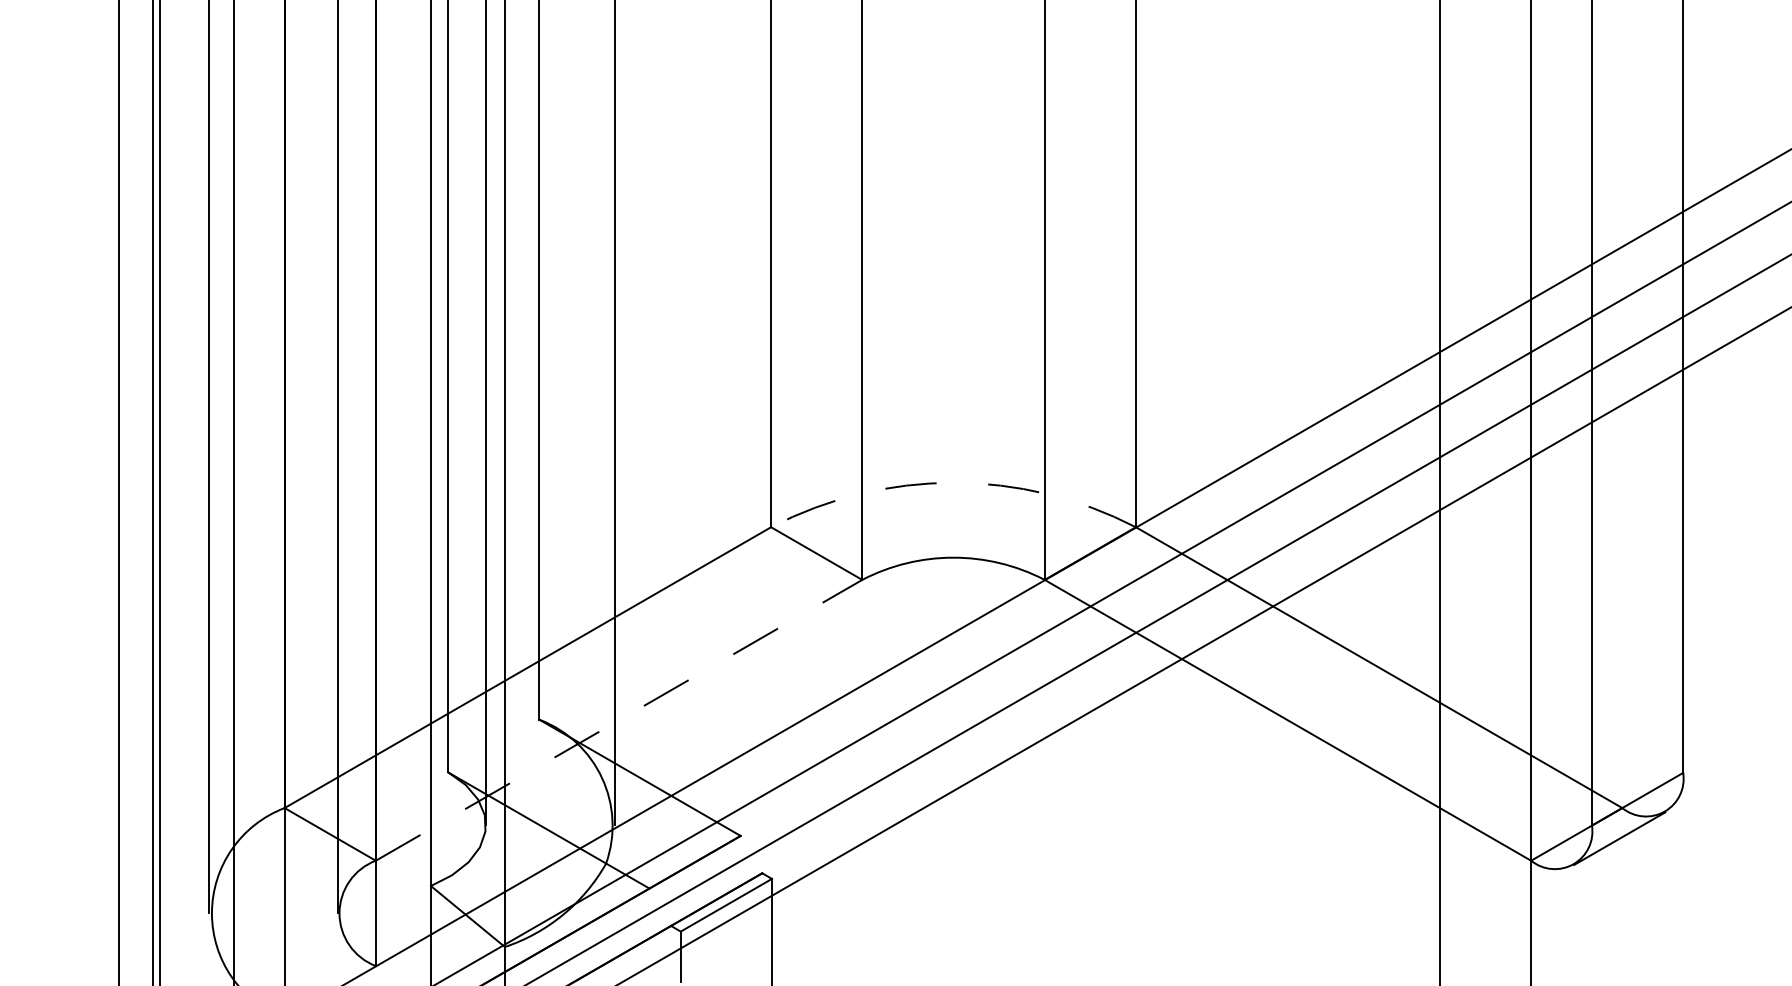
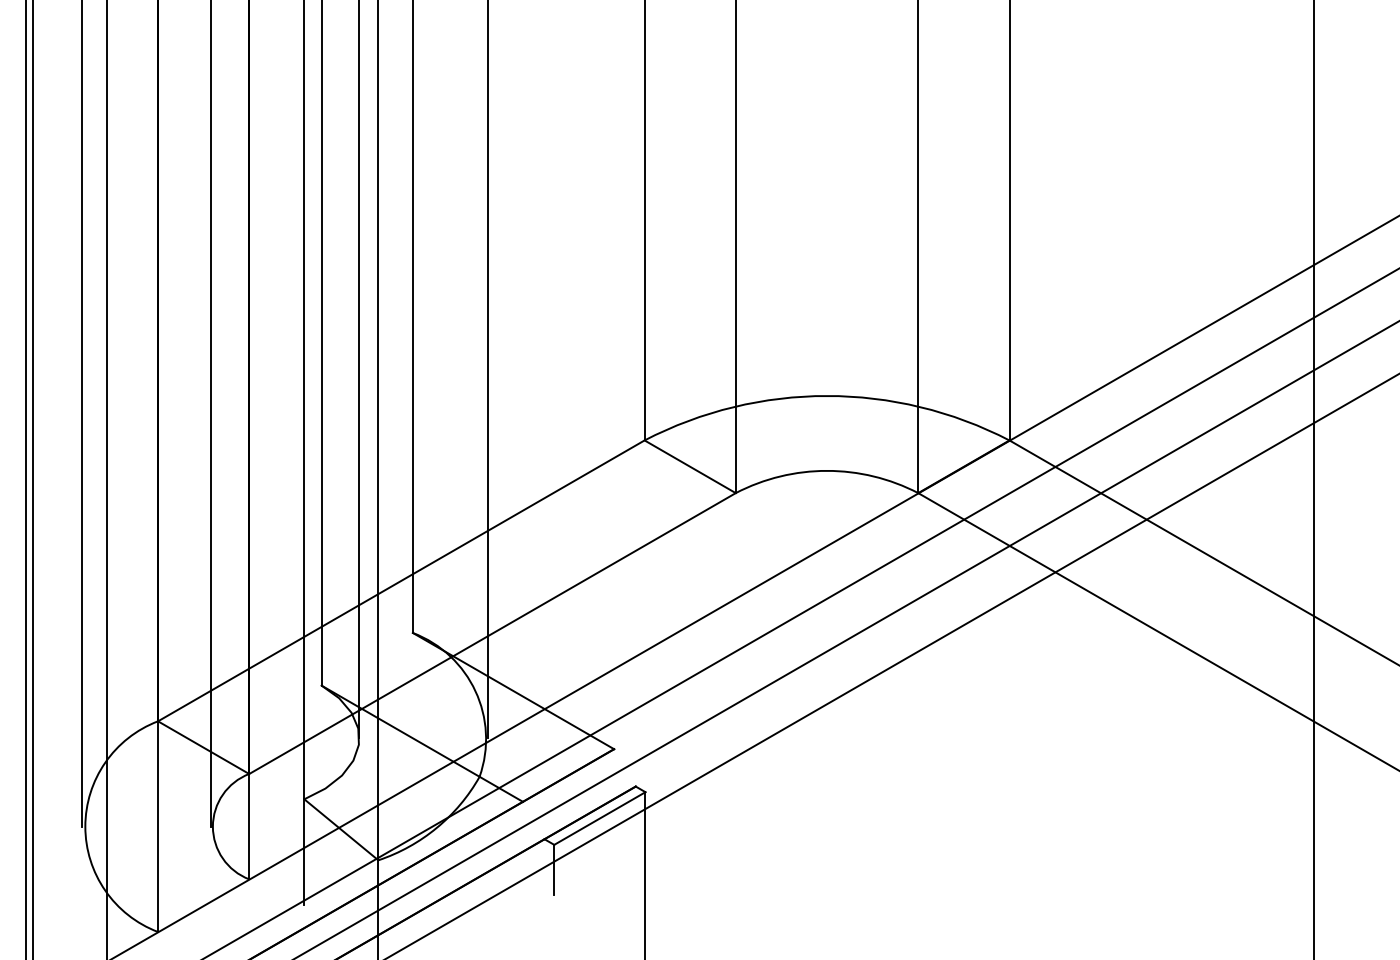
arc: (953, 482) -> (827, 395), dashed -> solid
line: (619, 720) -> (492, 633), dashed -> solid

